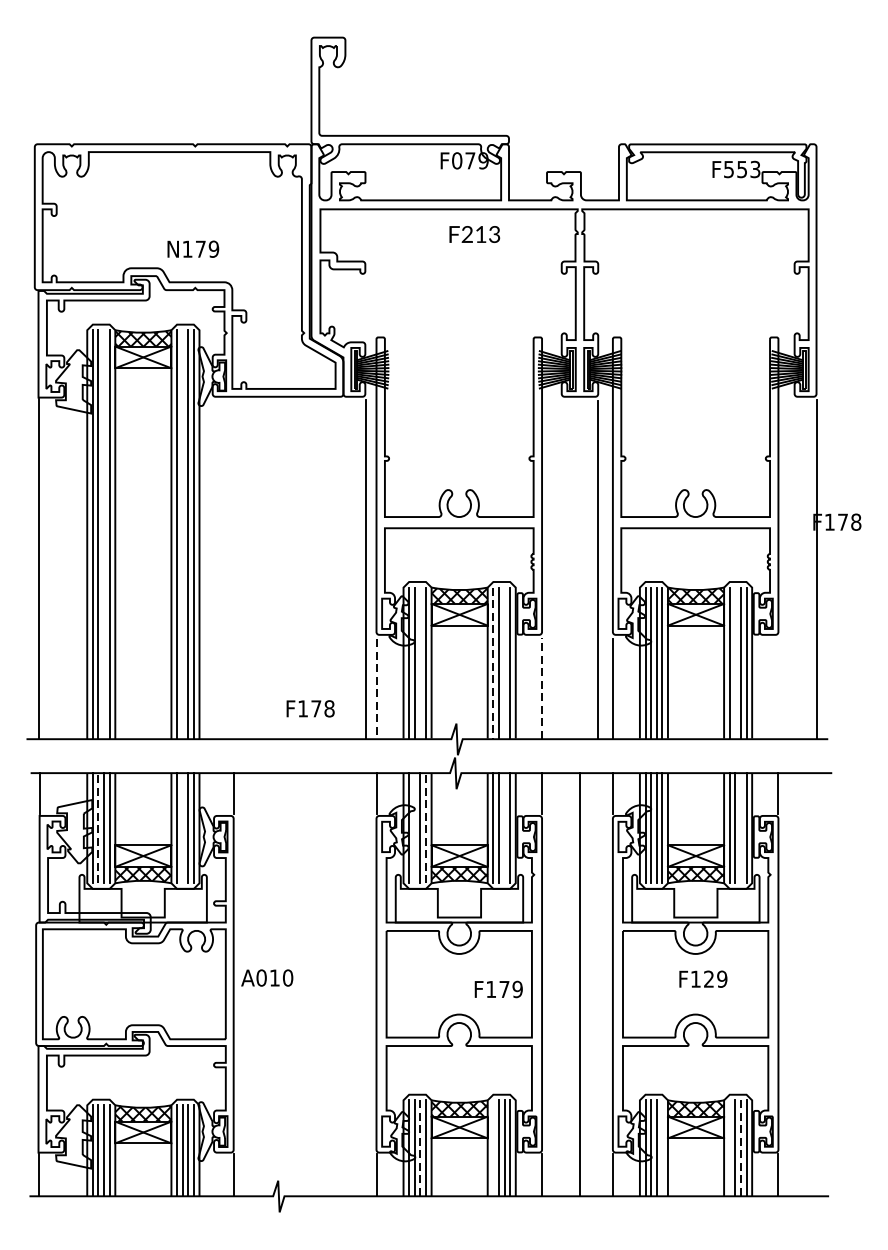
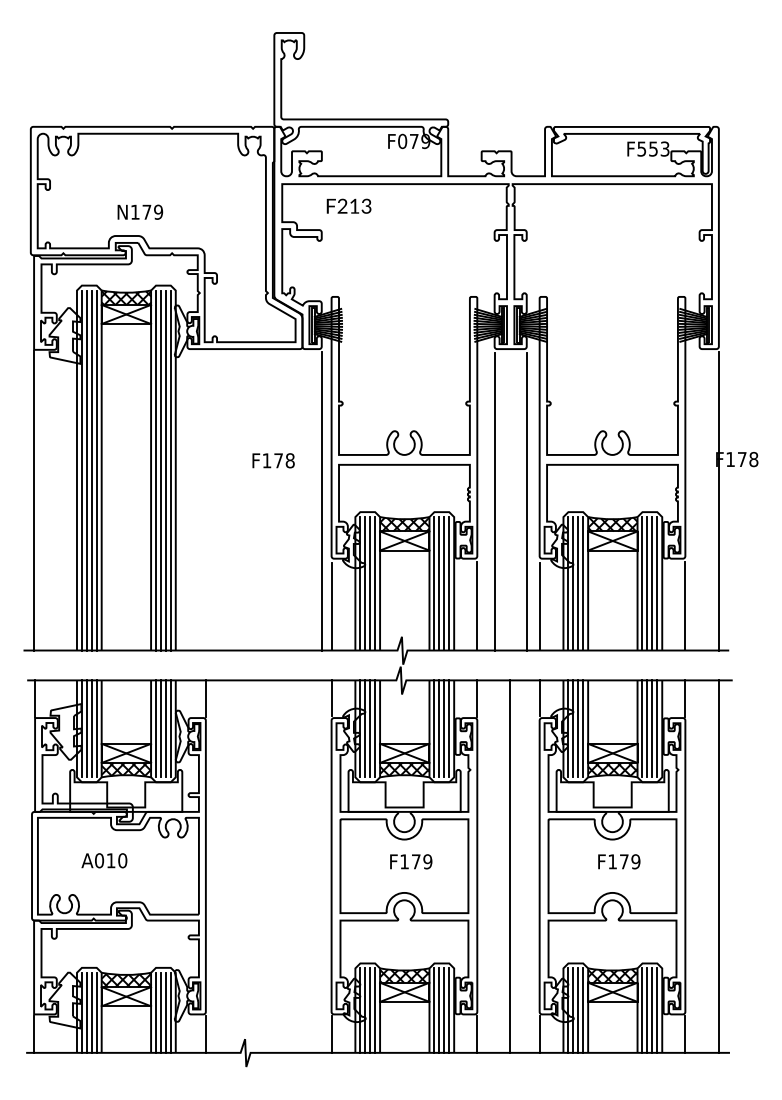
text: (474, 233) -> (348, 205), moved
text: (193, 248) -> (140, 211), moved
line: (103, 534) -> (91, 470), added
line: (182, 534) -> (160, 470), added
line: (561, 569) -> (494, 501), added
line: (420, 663) -> (370, 583), added
line: (504, 663) -> (444, 583), added
line: (735, 663) -> (647, 583), added
line: (493, 664) -> (434, 584), dashed -> solid
line: (542, 688) -> (477, 605), dashed -> solid
line: (778, 688) -> (685, 605), added
line: (376, 689) -> (331, 606), dashed -> solid
text: (310, 708) -> (273, 460), moved
line: (98, 827) -> (86, 728), dashed -> solid
line: (182, 827) -> (160, 728), added
line: (415, 827) -> (365, 728), added
line: (426, 827) -> (375, 728), dashed -> solid
line: (504, 827) -> (444, 728), added
line: (741, 827) -> (652, 728), added
text: (267, 977) -> (104, 860), moved
text: (708, 978) -> (623, 861), F129 -> F179
line: (817, 984) -> (719, 866), added
text: (499, 989) -> (411, 861), moved
line: (493, 1148) -> (434, 1010), added
line: (662, 1148) -> (583, 1010), added
line: (729, 1148) -> (642, 1010), added
line: (420, 1149) -> (370, 1011), dashed -> solid
line: (741, 1149) -> (652, 1011), dashed -> solid

